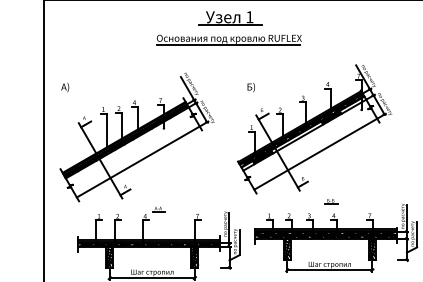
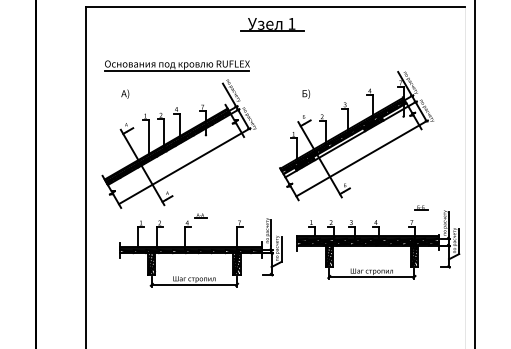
part: (228, 39) -> (176, 65), moved
text: (65, 86) -> (125, 93), moved
text: (251, 86) -> (306, 93), moved
part: (331, 200) -> (421, 207), moved

